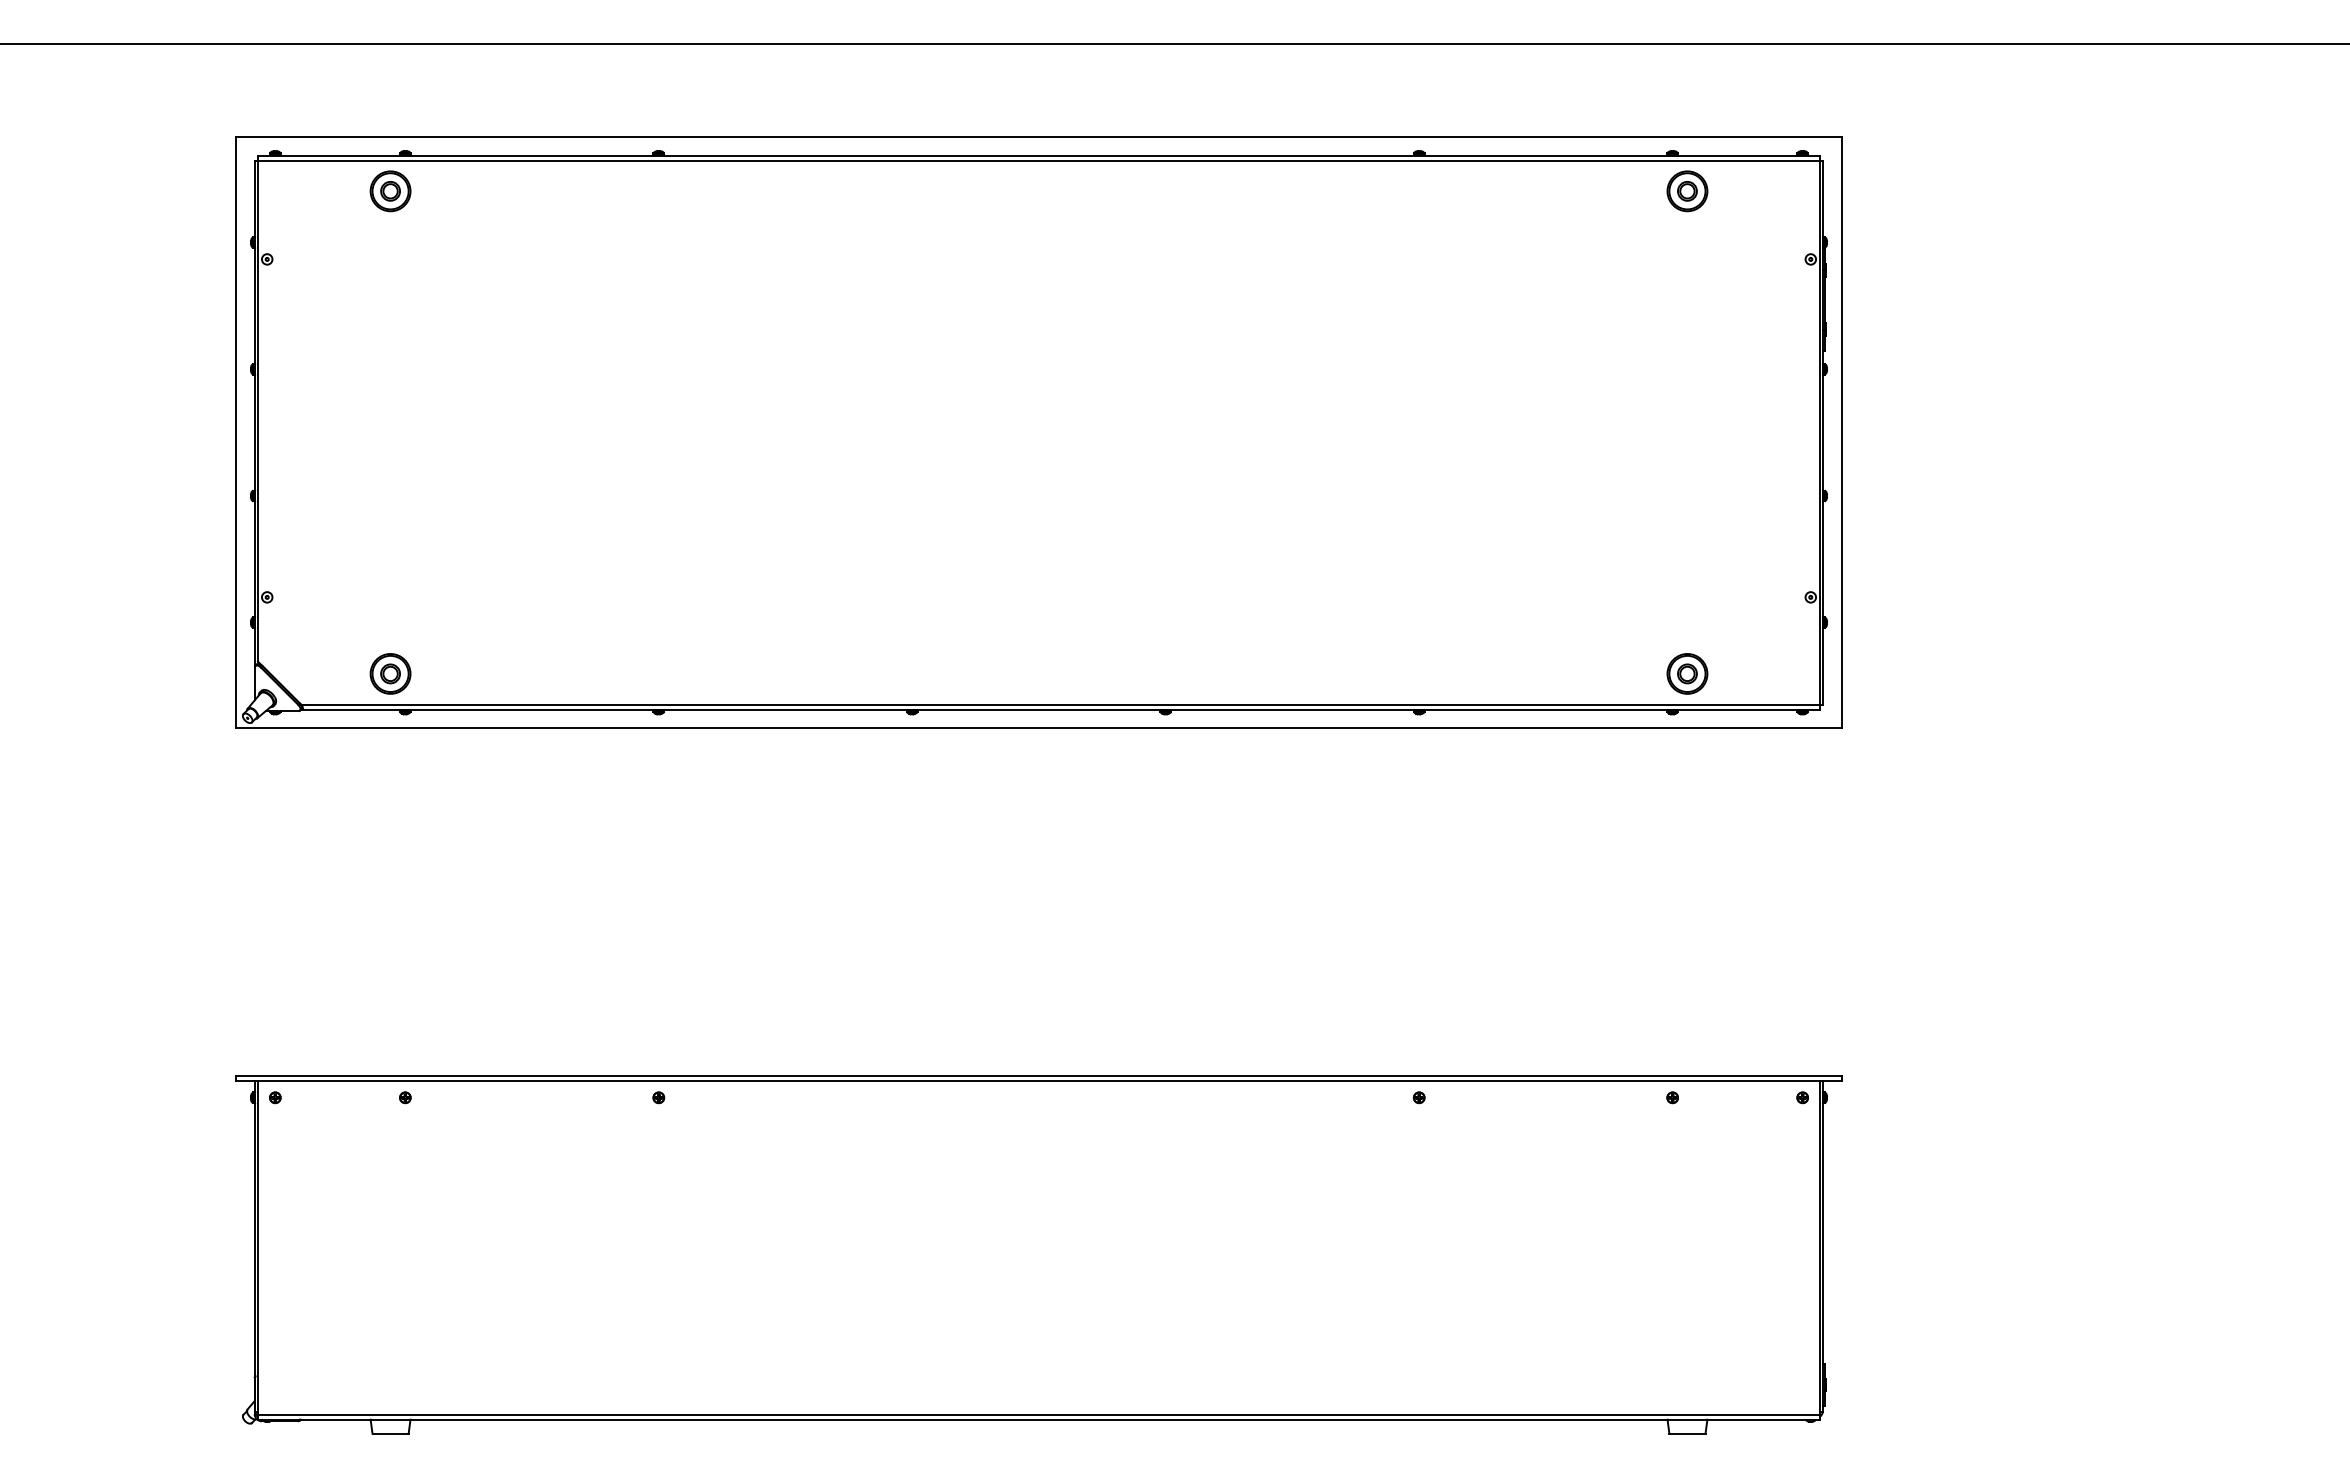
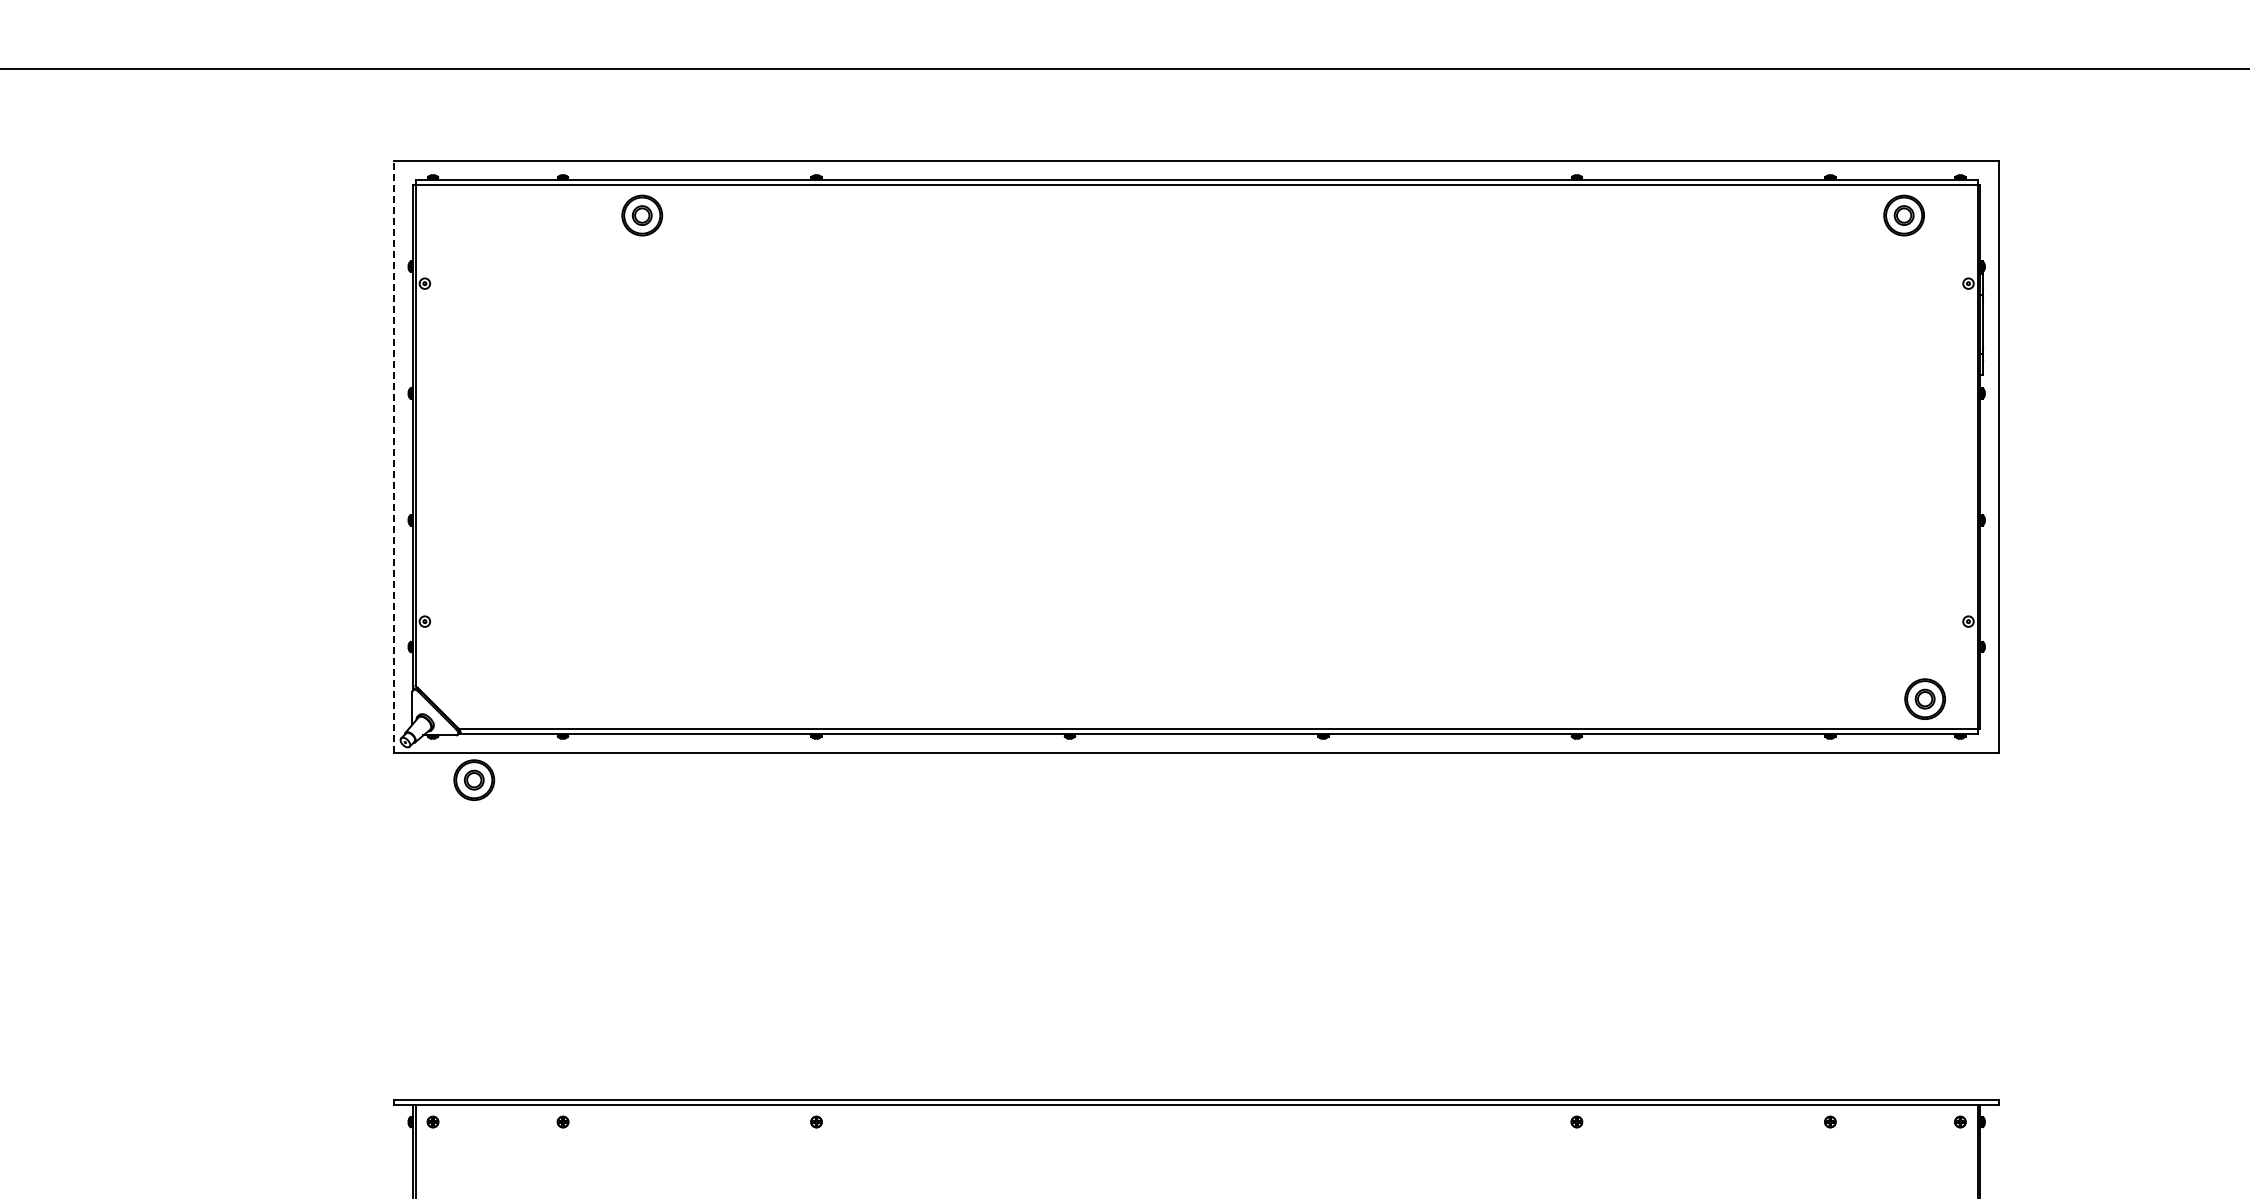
part: (390, 191) -> (642, 215), moved
part: (1687, 191) -> (1904, 215), moved
line: (236, 432) -> (394, 456), solid -> dashed
part: (390, 673) -> (474, 779), moved
part: (1687, 673) -> (1925, 698), moved

